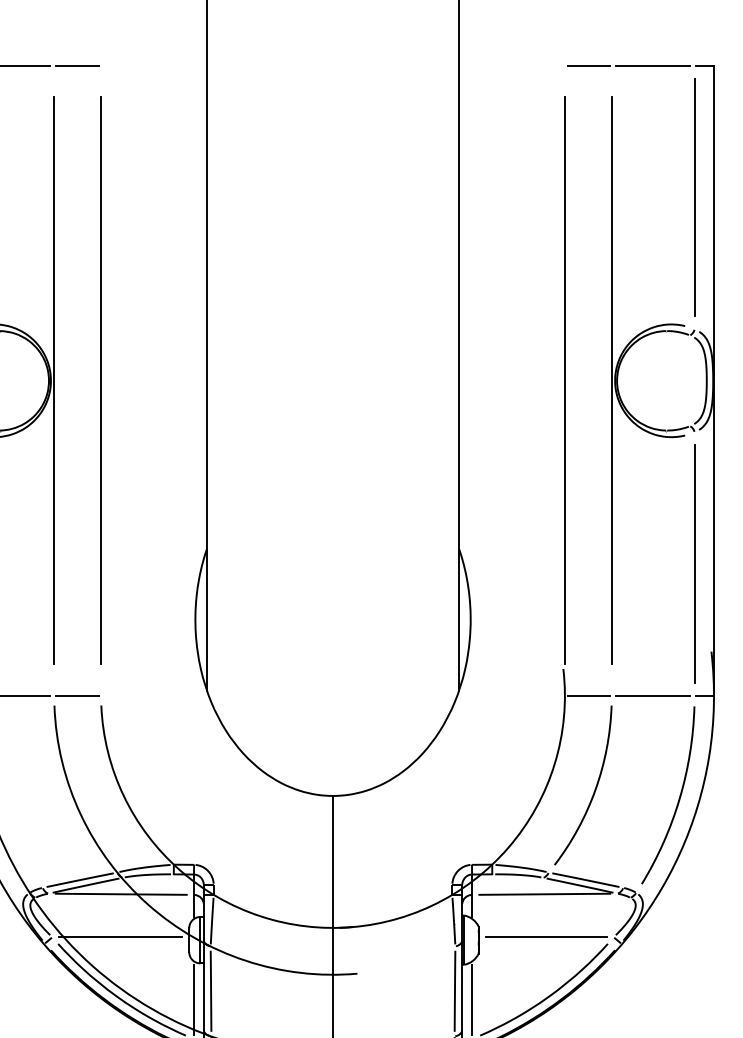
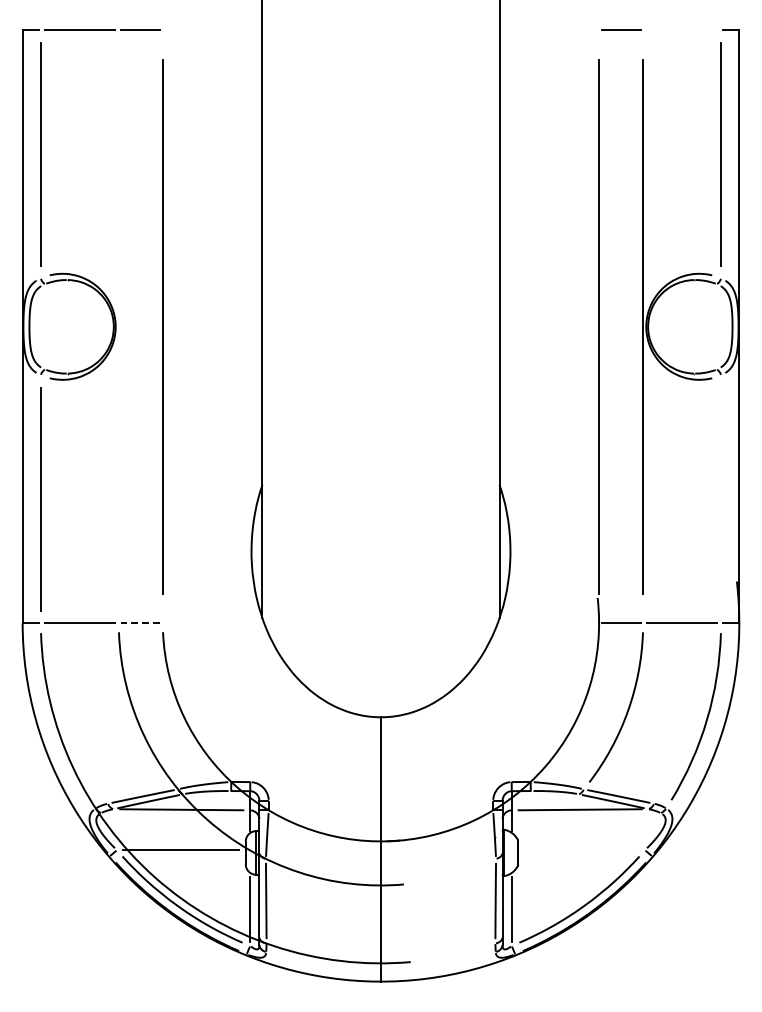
line: (653, 65) -> (682, 30), removed
line: (53, 380) -> (118, 326), removed
line: (694, 564) -> (720, 499), removed
line: (77, 696) -> (140, 623), solid -> dashed
line: (546, 937) -> (581, 850), removed

